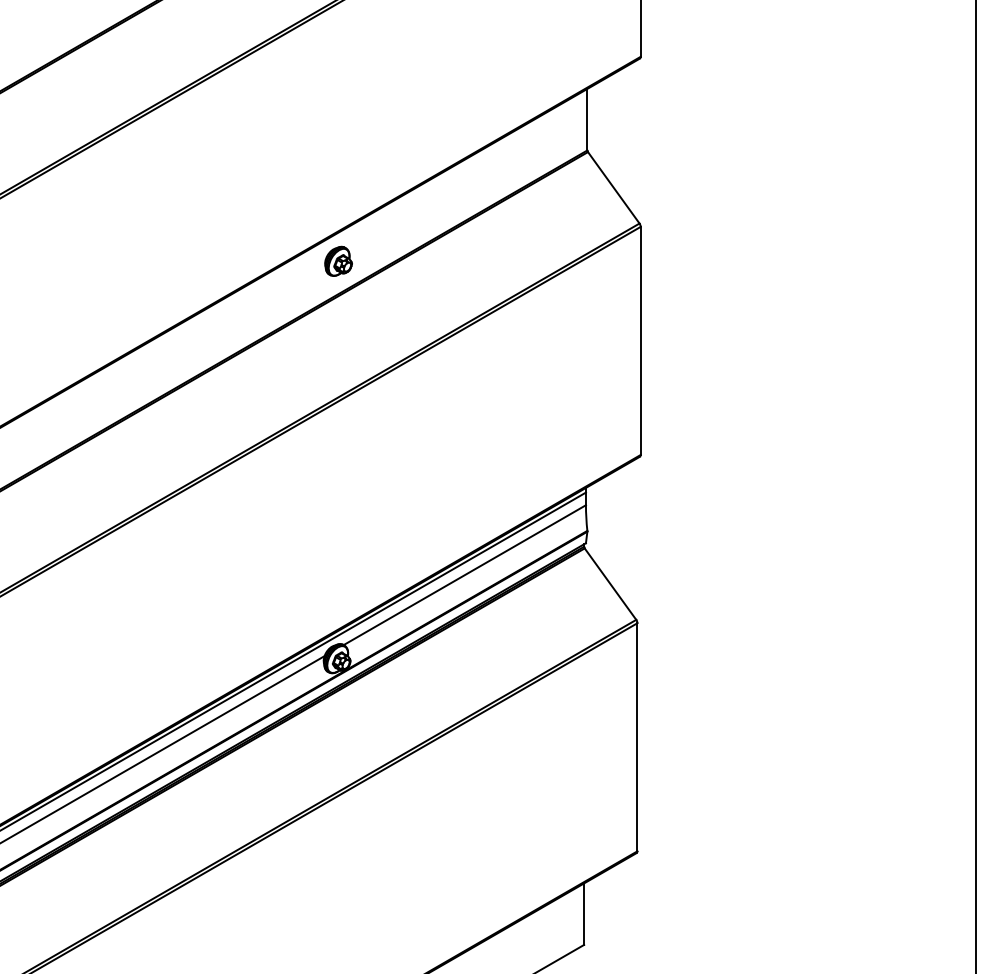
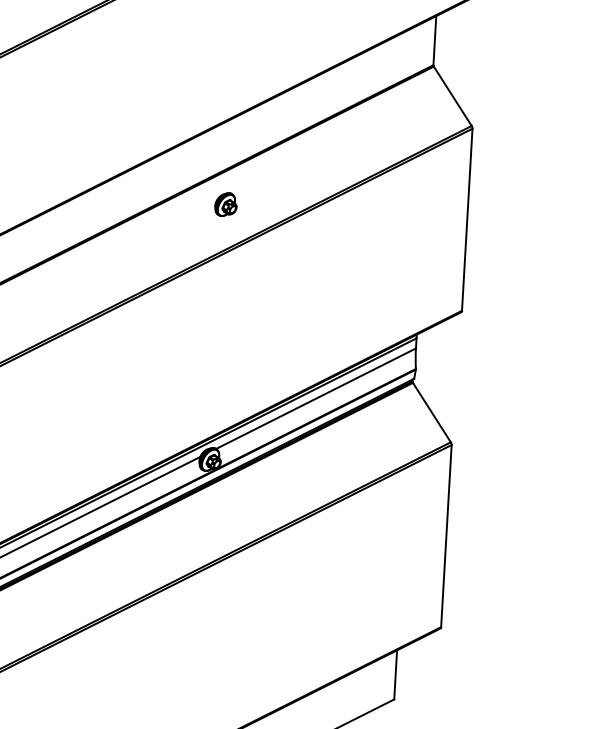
part: (338, 260) -> (226, 203), moved

